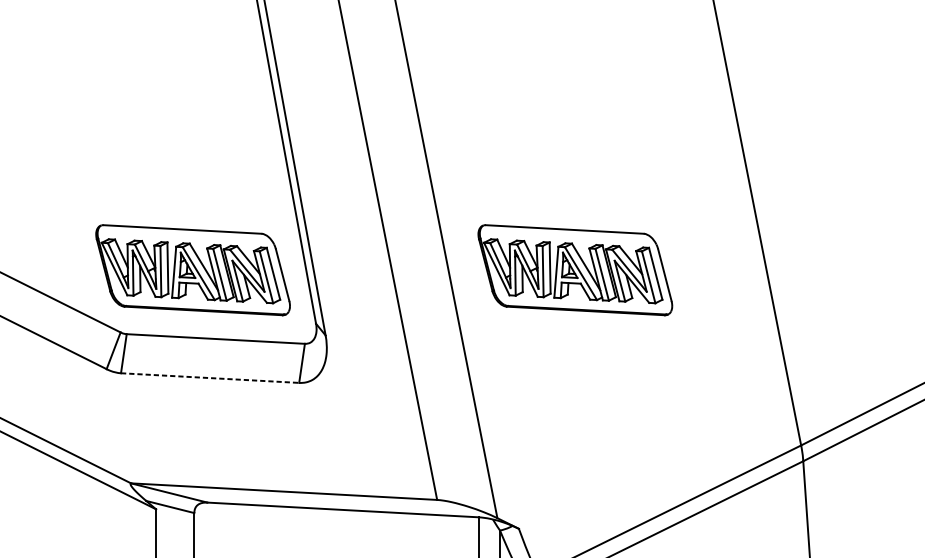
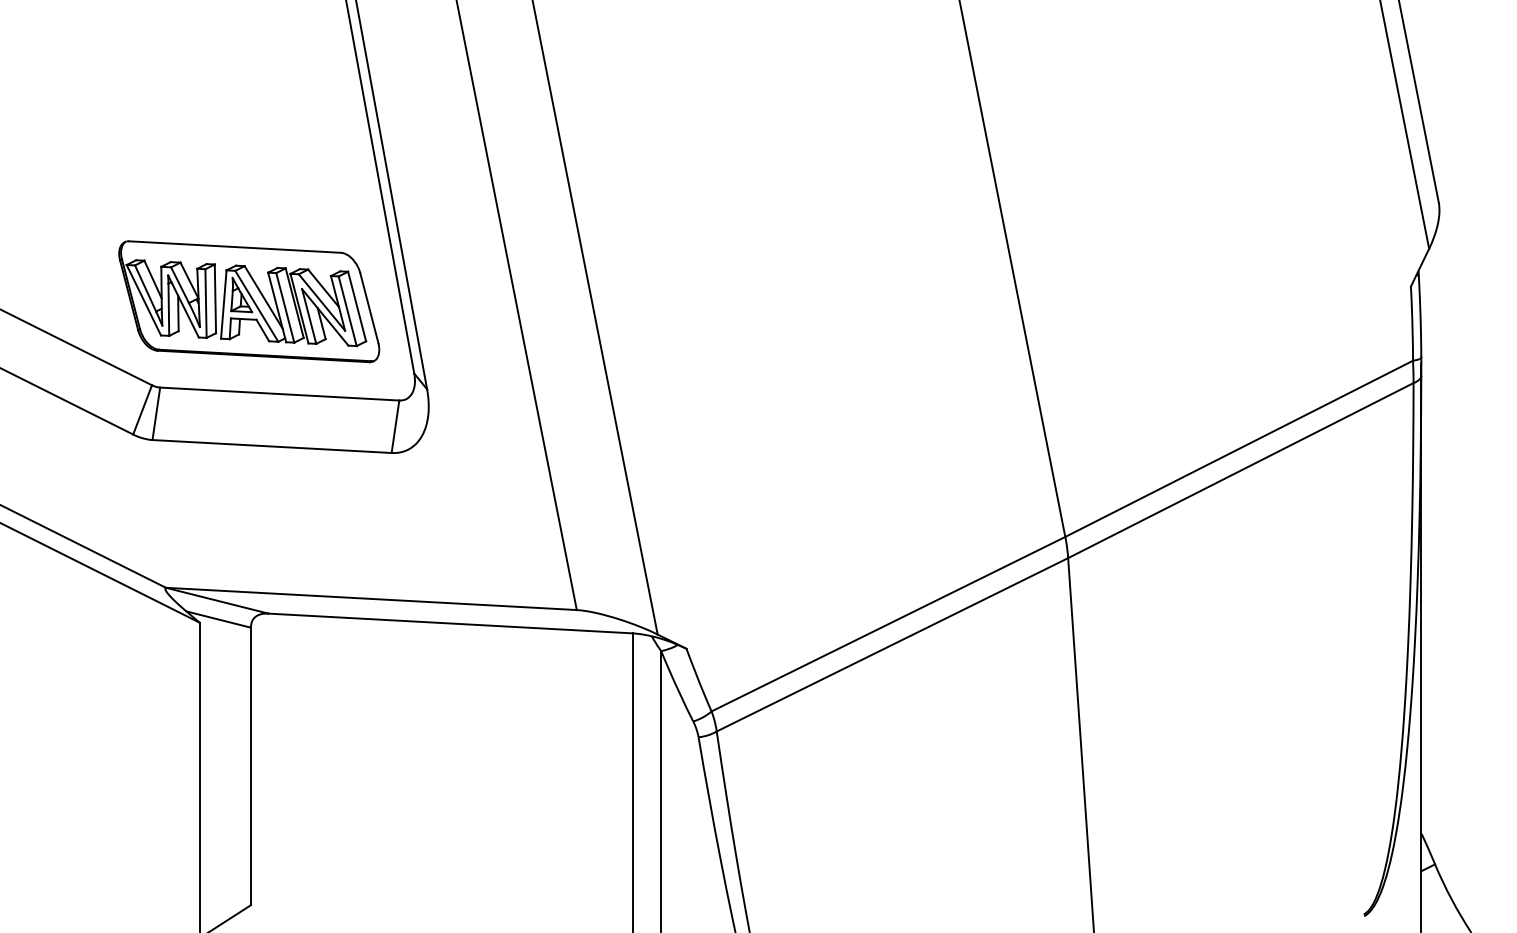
part: (575, 270) -> (762, 301), removed
line: (210, 378) -> (272, 446), dashed -> solid

